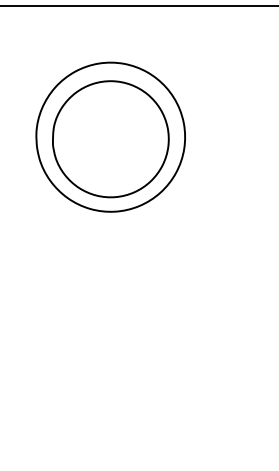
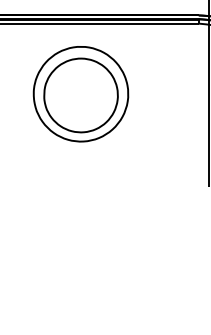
part: (109, 137) -> (80, 94), moved

